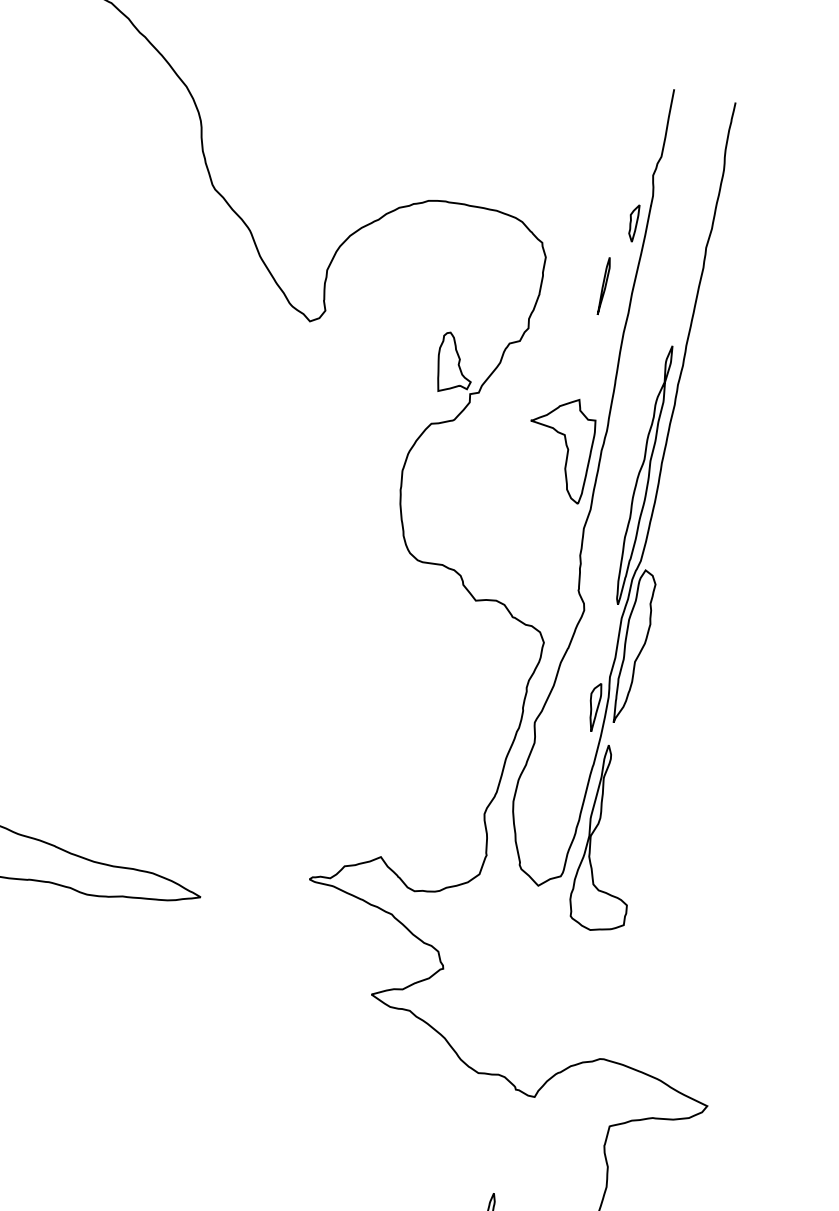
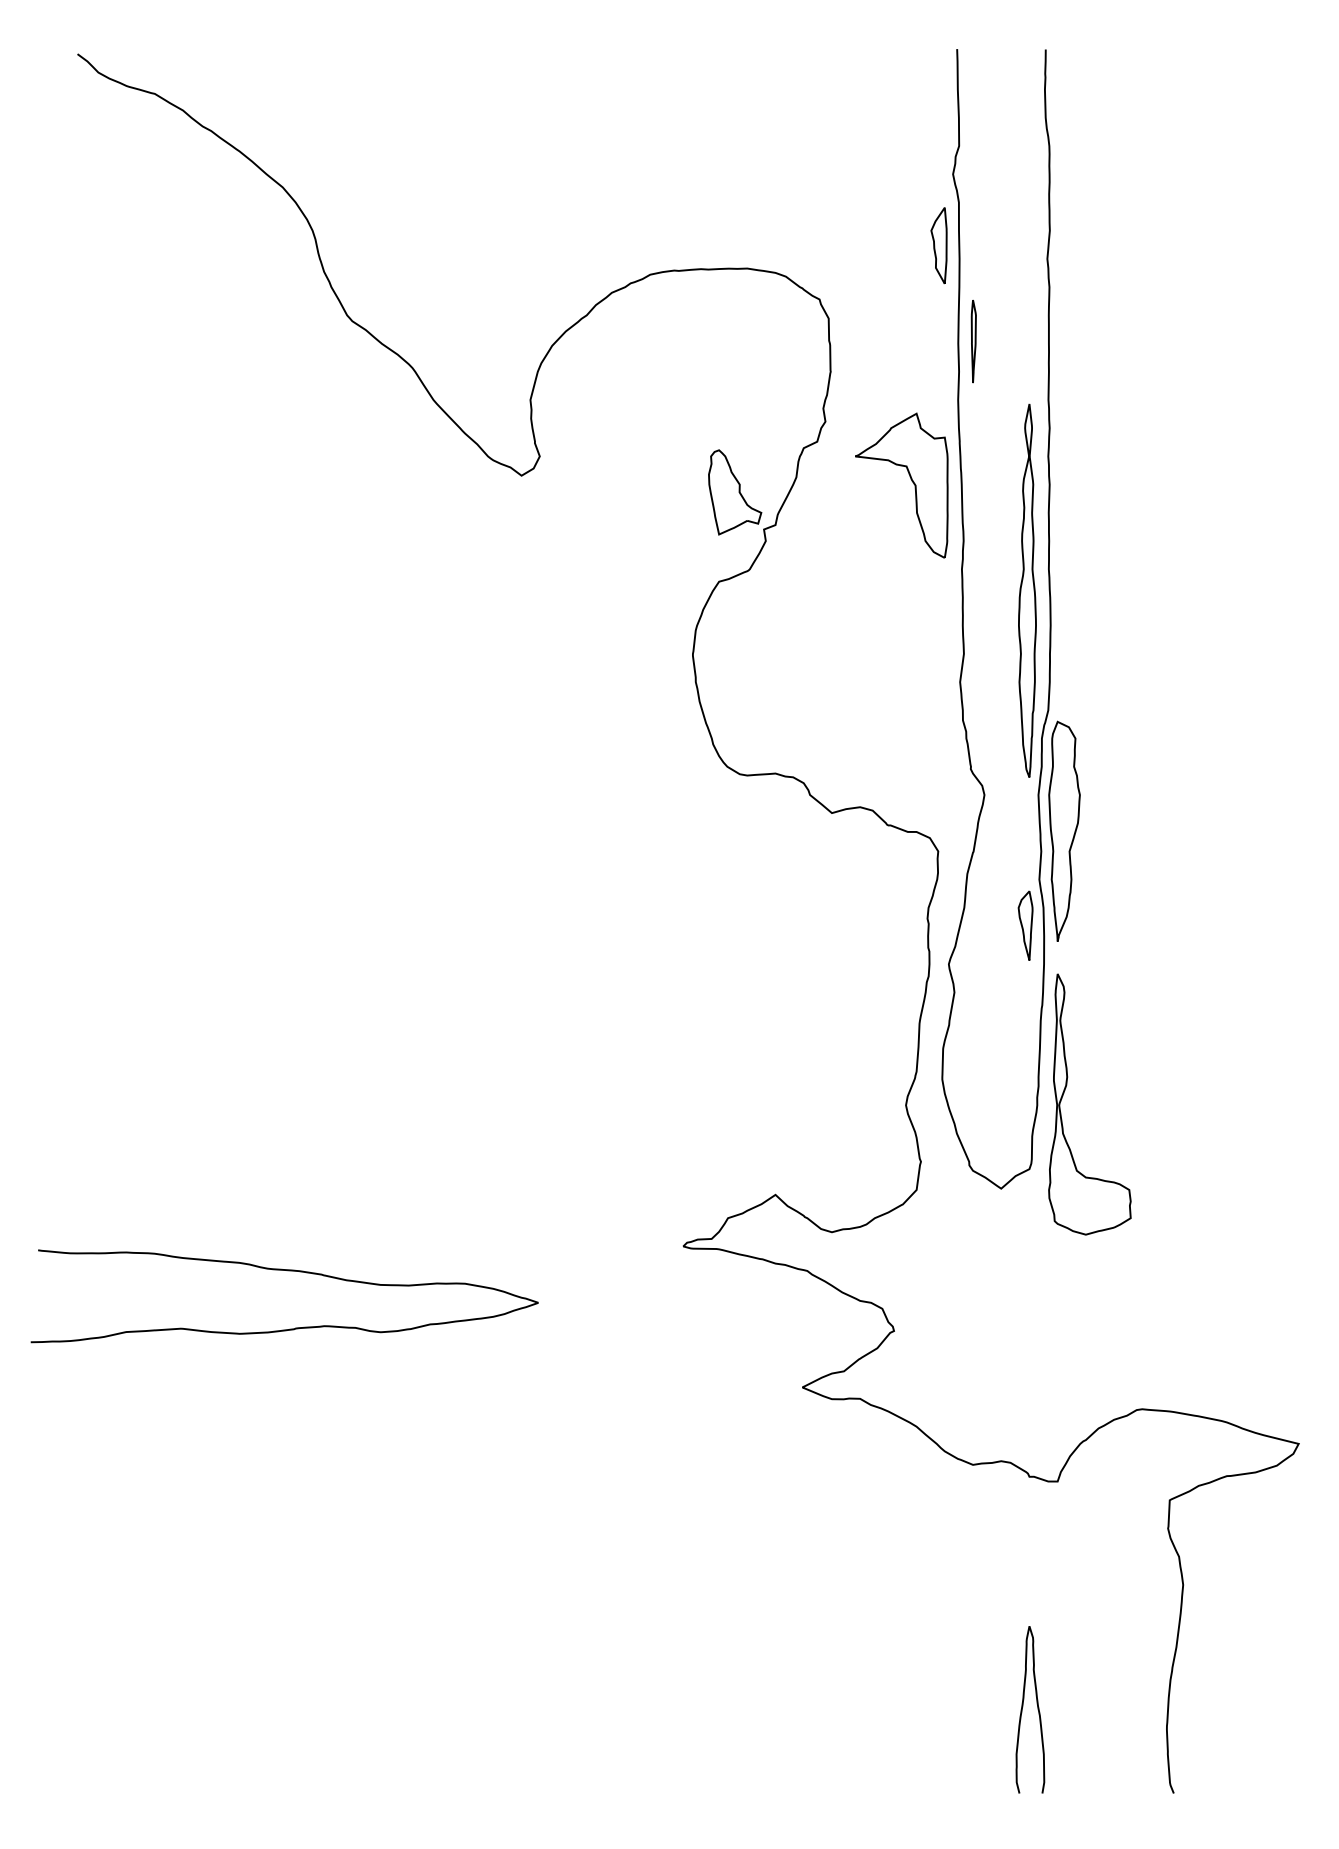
part: (632, 222) -> (938, 245), size x1.43
part: (604, 286) -> (973, 341), moved
part: (566, 446) -> (911, 481), moved

